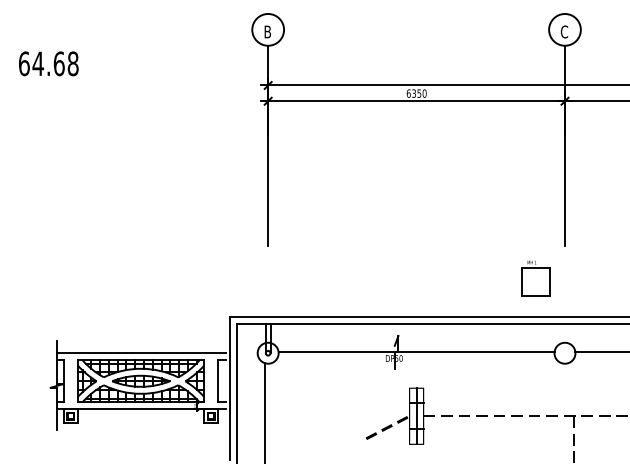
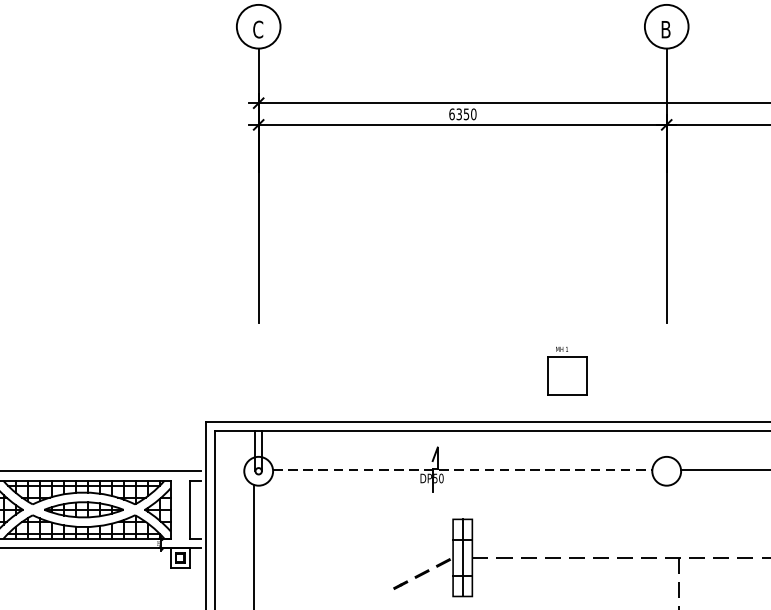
text: (267, 31) -> (257, 28), B -> C
text: (564, 31) -> (666, 28), C -> B
part: (535, 278) -> (567, 371), moved
line: (416, 352) -> (462, 470), solid -> dashed

